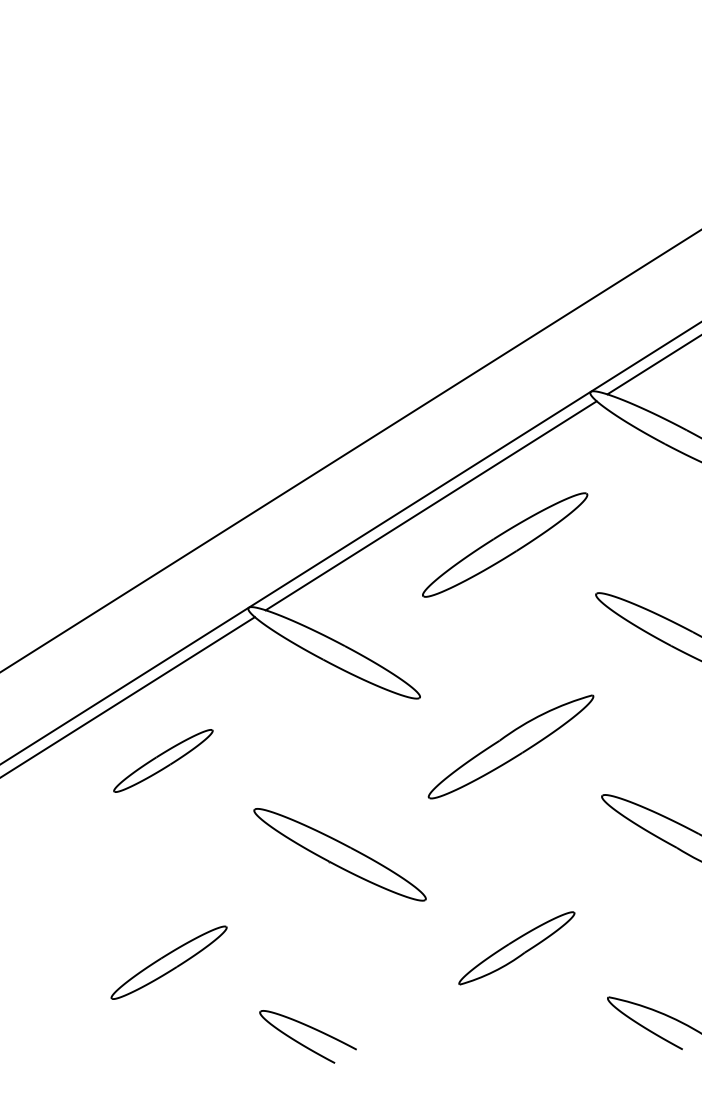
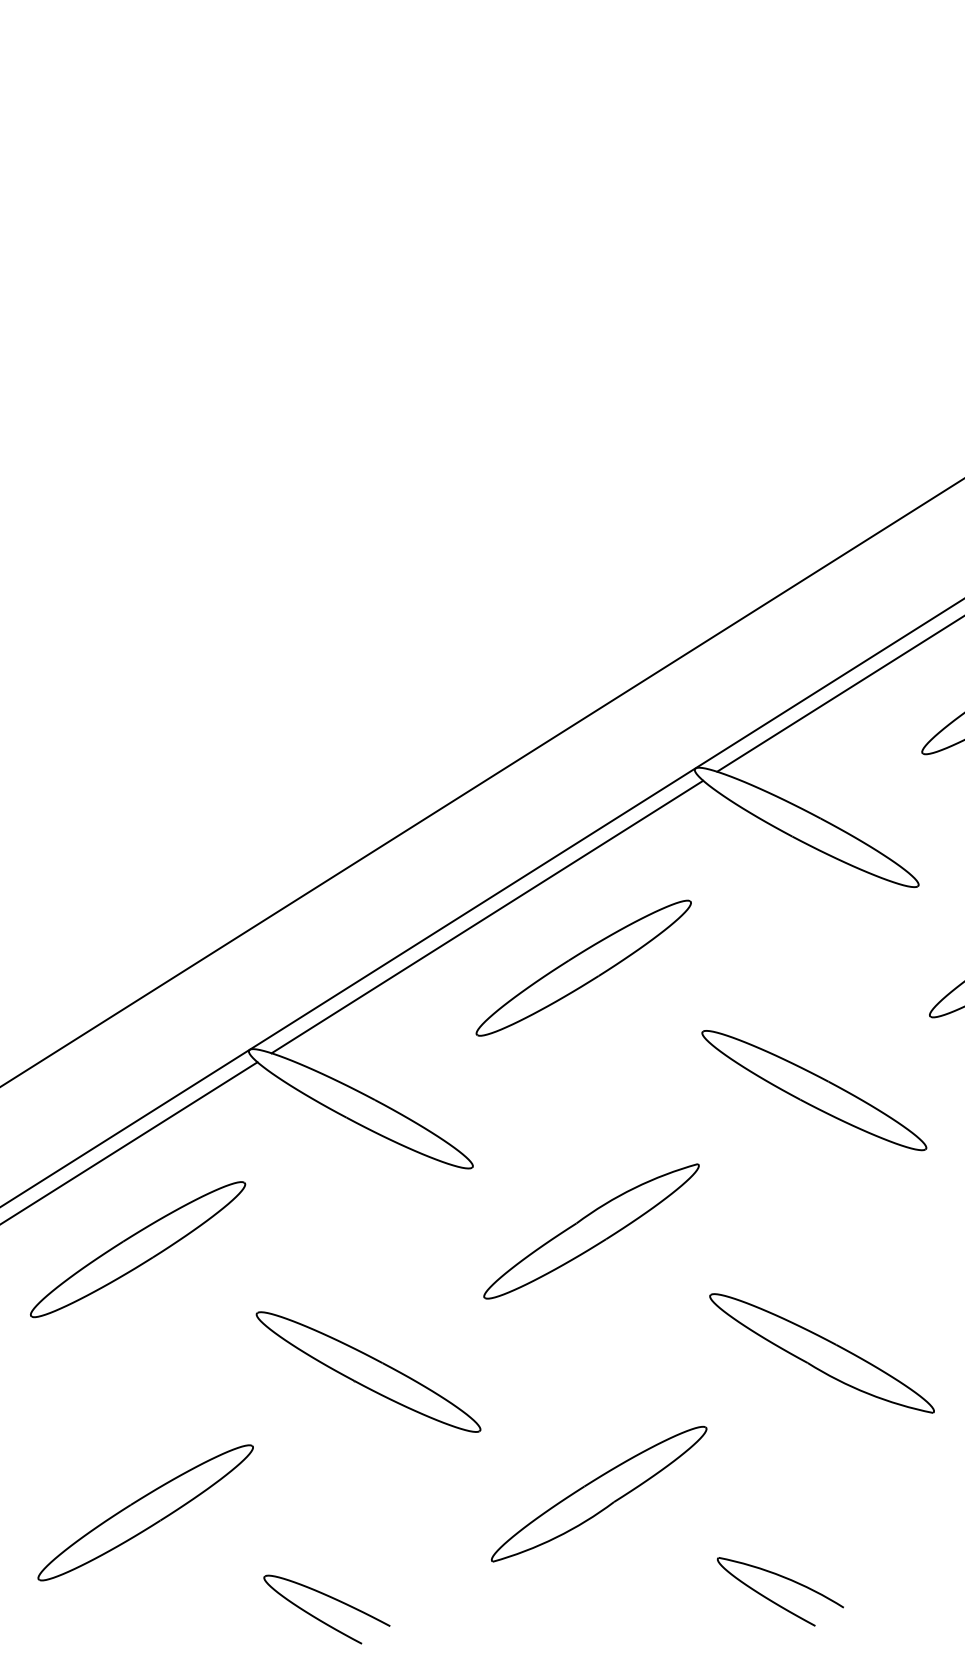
part: (163, 760) -> (138, 1249), size x1.67
part: (516, 947) -> (598, 1493), size x1.43
part: (169, 962) -> (145, 1512), size x1.43

